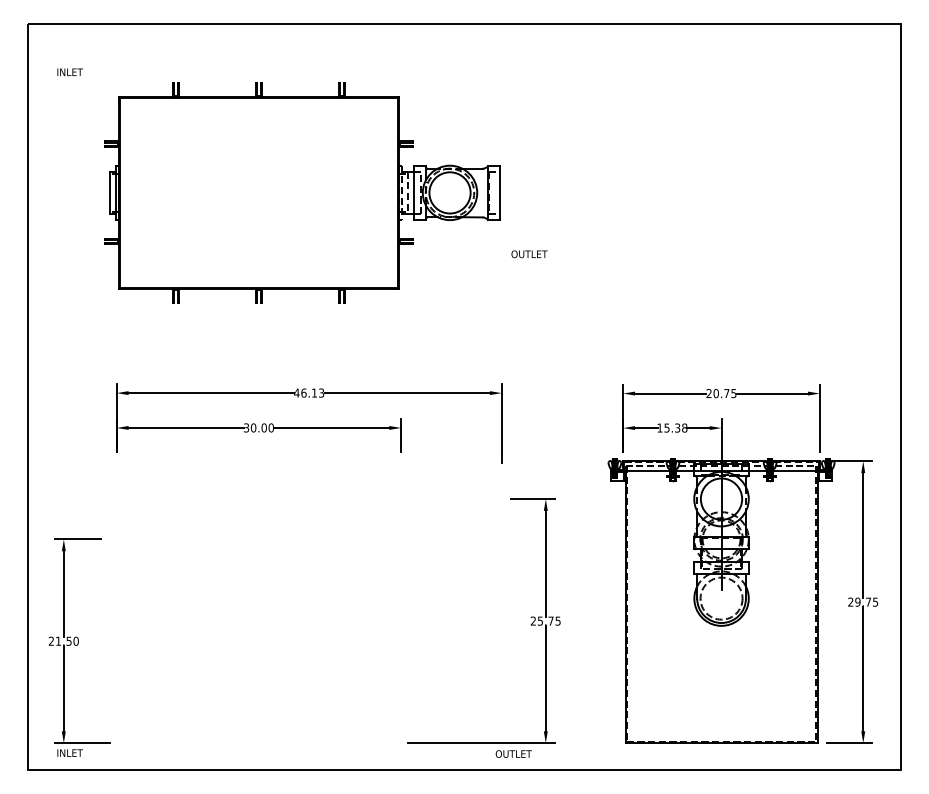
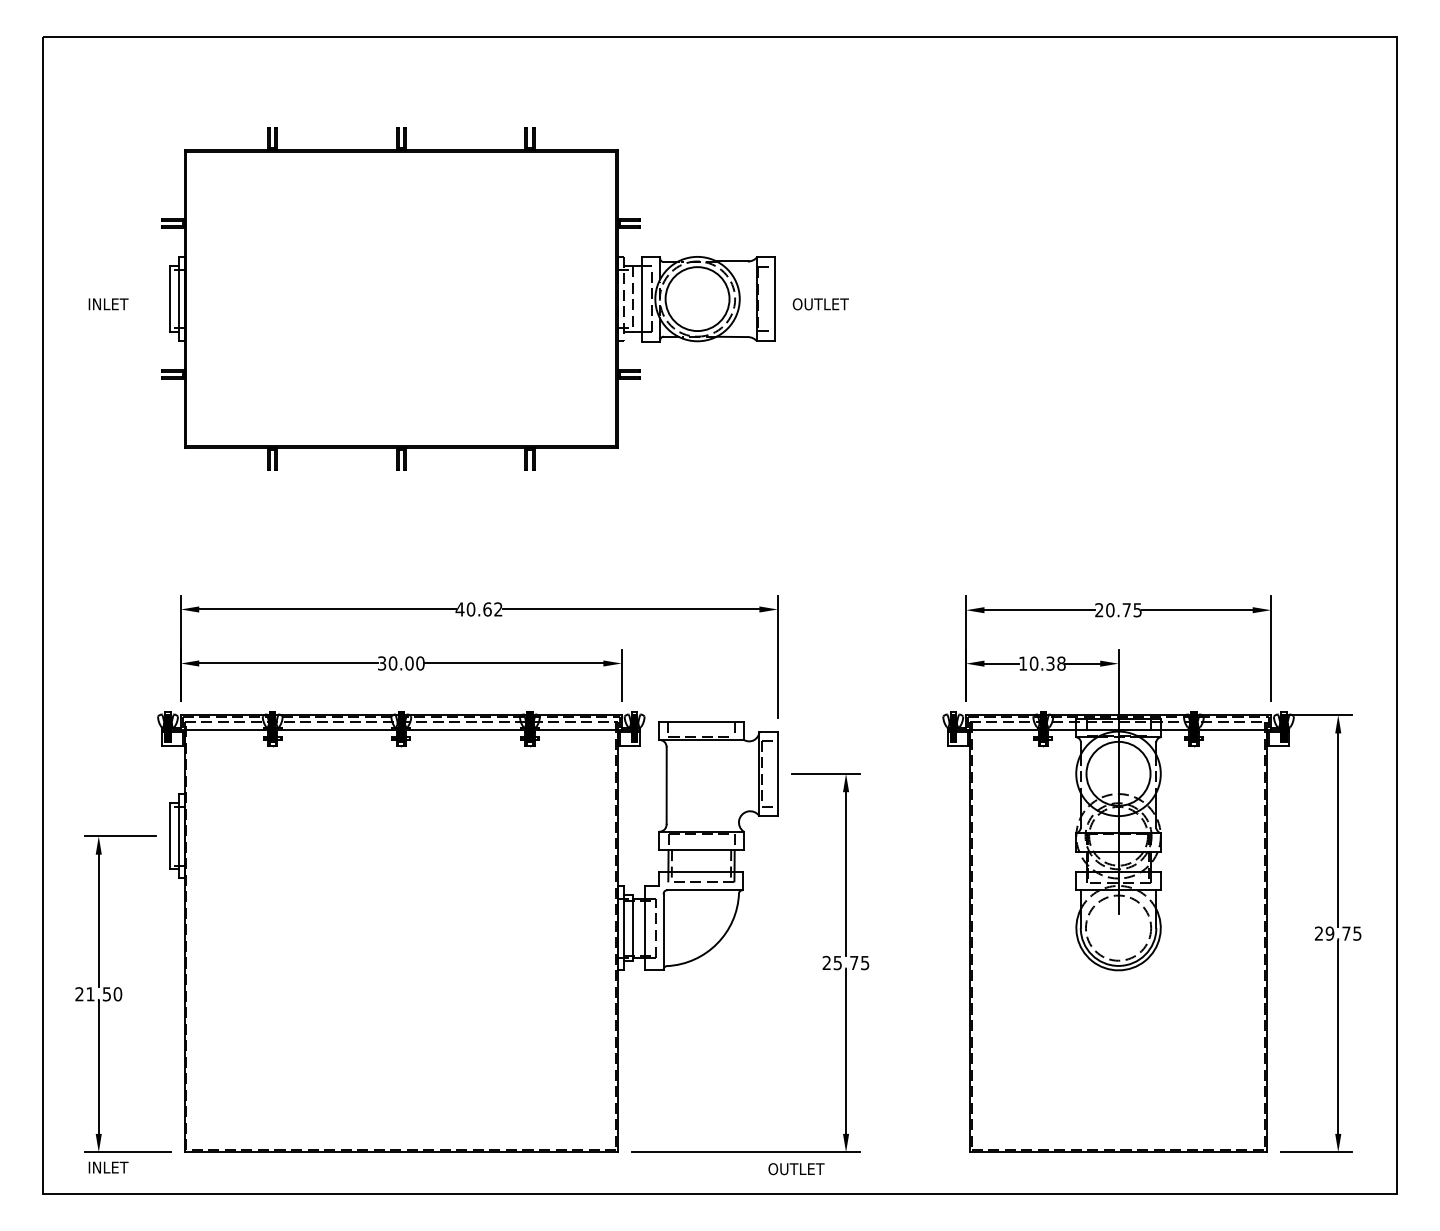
text: (69, 71) -> (107, 303), moved
text: (529, 254) -> (820, 304), moved
text: (312, 392) -> (484, 608), 46.13 -> 40.62
text: (666, 427) -> (1033, 662), 15.38 -> 10.38
part: (301, 600) -> (467, 931), added

